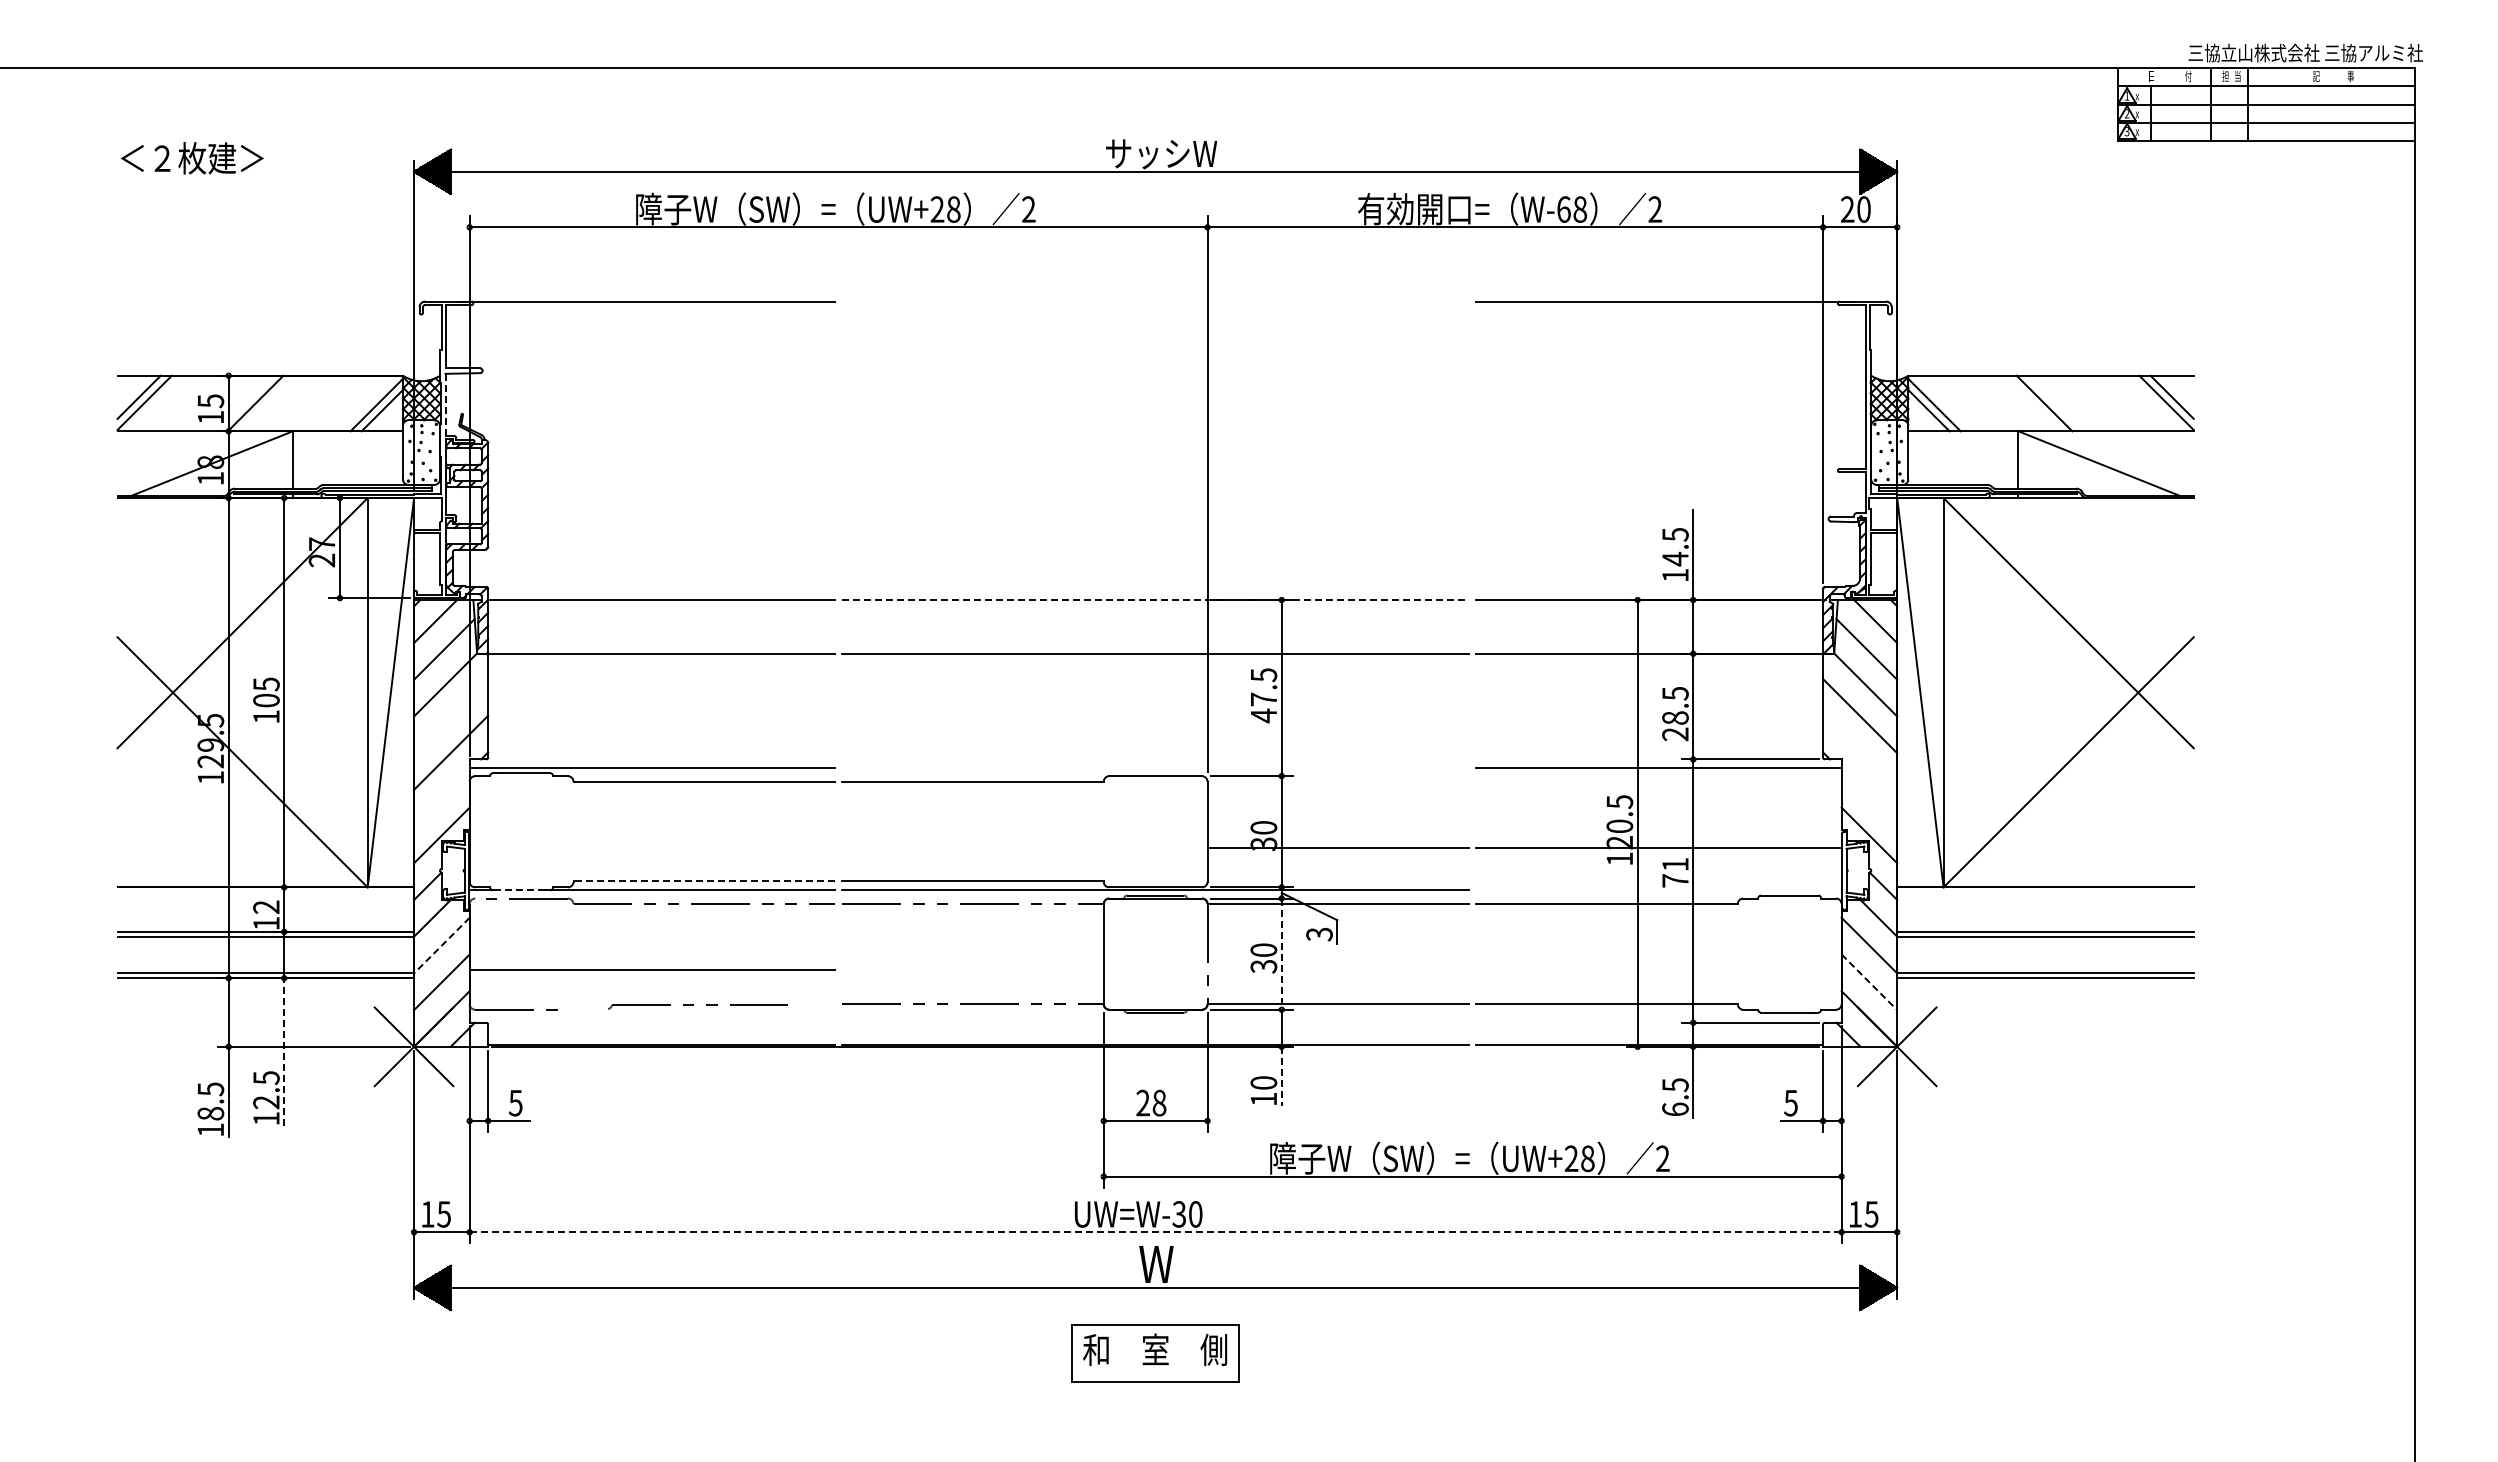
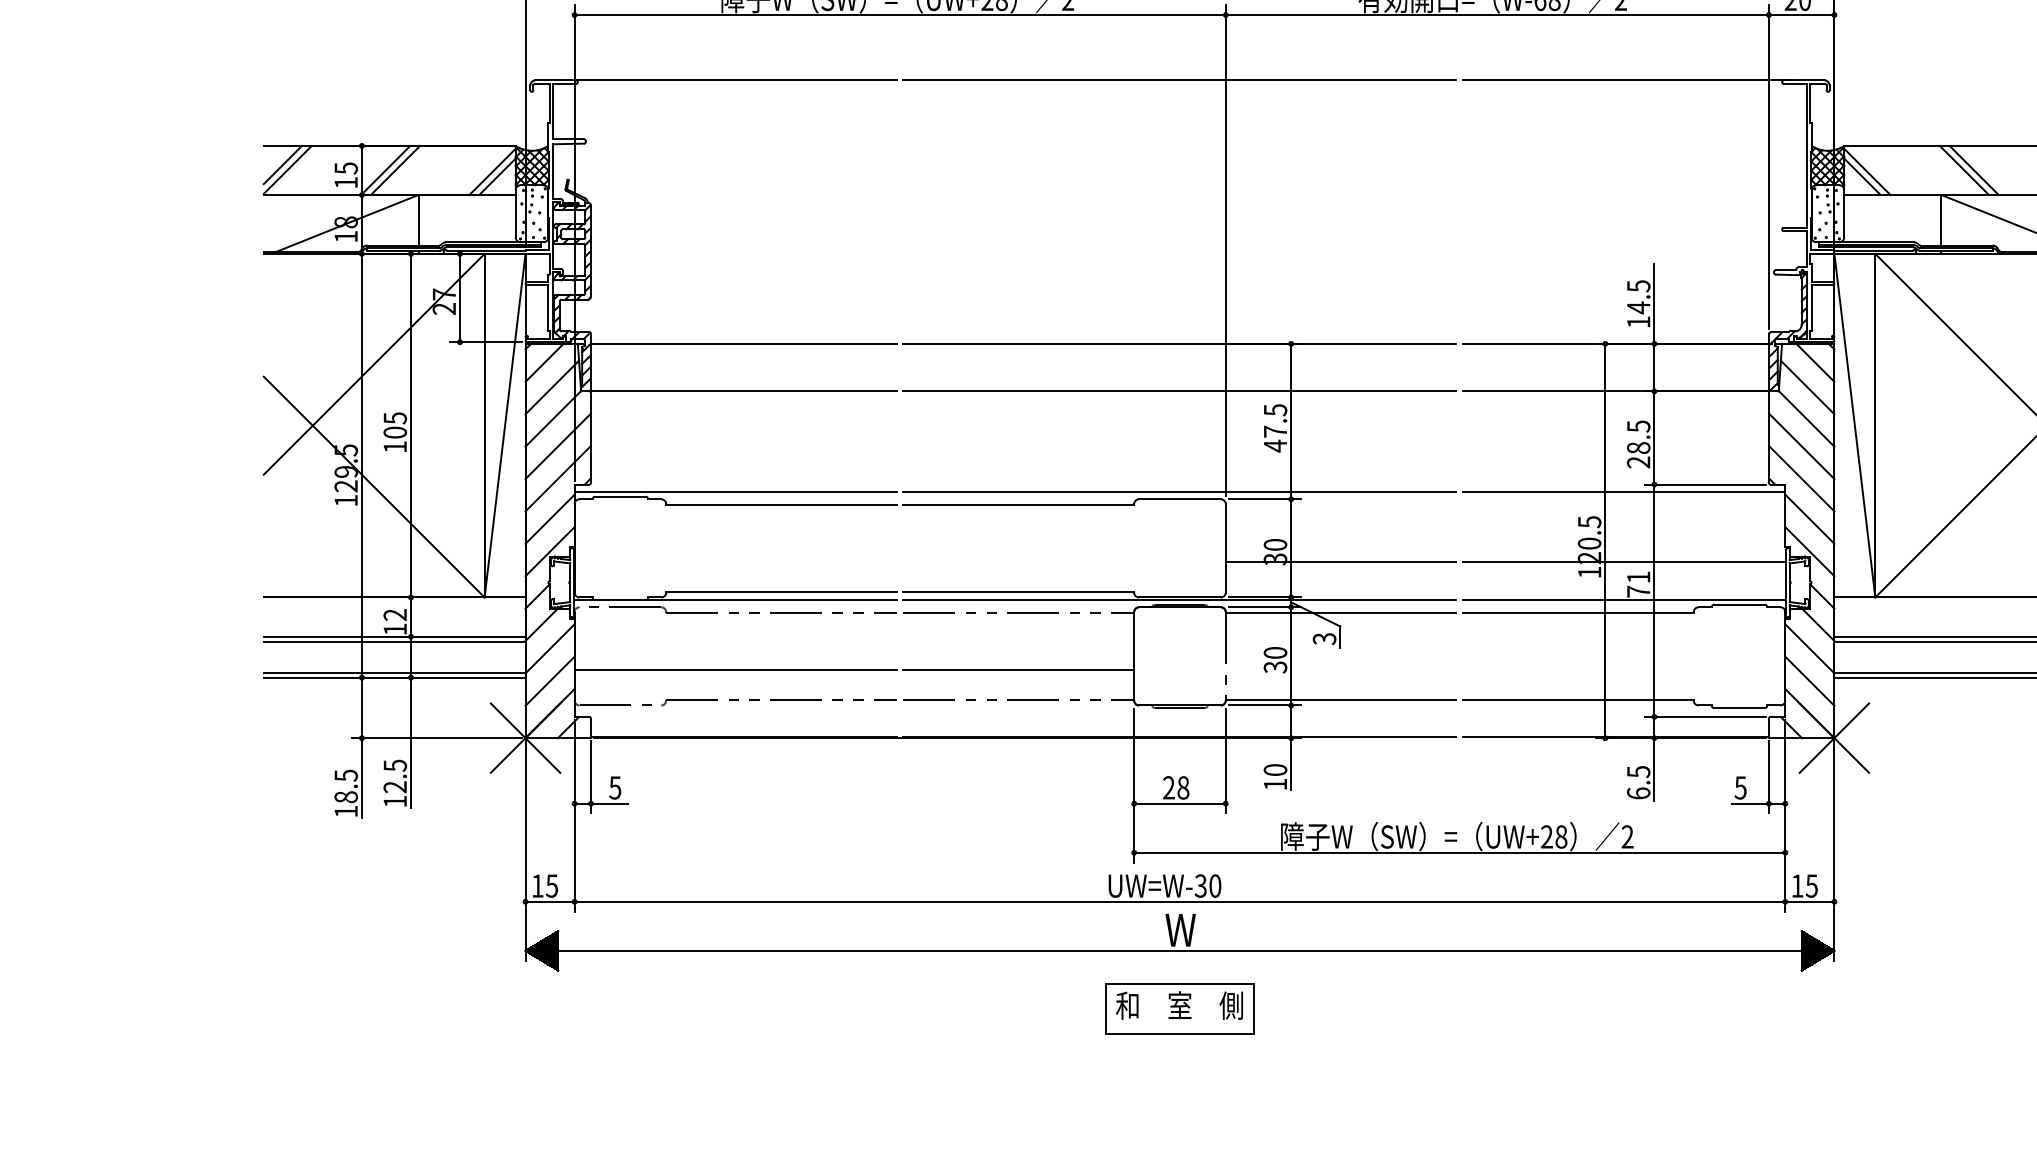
line: (1155, 301) -> (1179, 80), added
line: (266, 403) -> (395, 170), added
line: (2055, 403) -> (1974, 170), added
line: (445, 404) -> (553, 171), dashed -> solid
line: (1156, 600) -> (1180, 344), dashed -> solid
line: (451, 716) -> (558, 446), added
line: (1860, 752) -> (1802, 478), added
line: (1155, 767) -> (1179, 491), added
line: (441, 798) -> (549, 519), added
line: (1869, 798) -> (1809, 519), added
line: (704, 881) -> (781, 592), dashed -> solid
line: (521, 890) -> (620, 600), dashed -> solid
line: (1658, 890) -> (1623, 600), added
line: (441, 945) -> (549, 648), dashed -> solid
line: (1281, 954) -> (1291, 656), dashed -> solid
line: (972, 969) -> (1018, 669), added
line: (1869, 982) -> (1809, 681), dashed -> solid
part: (701, 1006) -> (779, 702), size x1.43
line: (284, 1051) -> (411, 742), dashed -> solid
line: (1281, 1076) -> (1291, 764), dashed -> solid
line: (1155, 1232) -> (1179, 902), dashed -> solid

